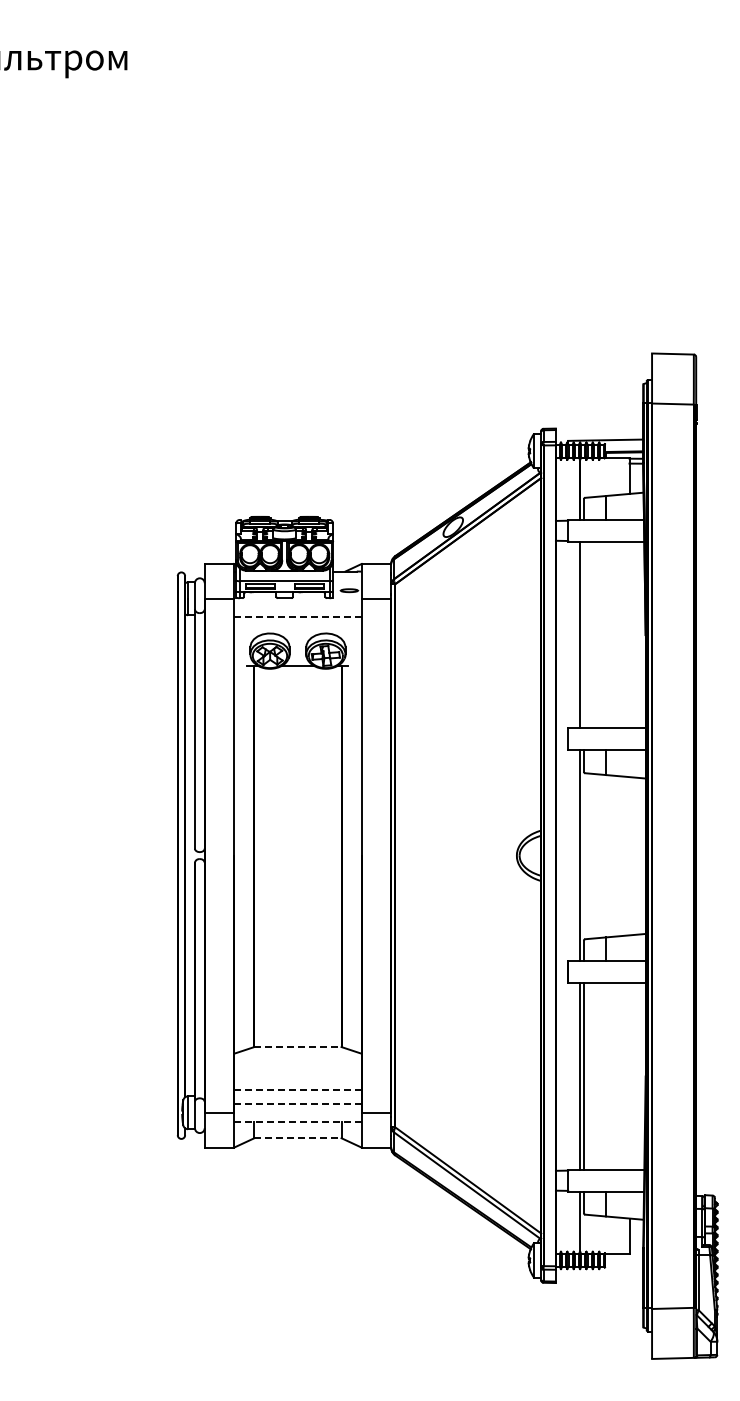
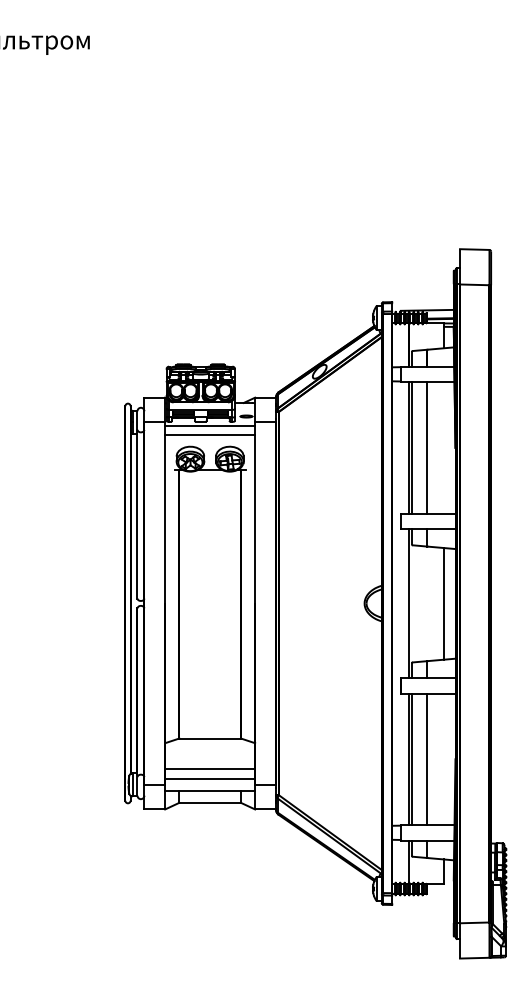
line: (297, 604) -> (209, 426), added
line: (297, 617) -> (209, 435), dashed -> solid
line: (583, 634) -> (411, 447), added
line: (605, 634) -> (427, 447), added
line: (629, 856) -> (444, 604), added
line: (297, 1047) -> (209, 738), dashed -> solid
line: (605, 1076) -> (427, 759), added
line: (297, 1089) -> (209, 768), dashed -> solid
line: (297, 1103) -> (209, 778), dashed -> solid
line: (297, 1121) -> (209, 791), dashed -> solid
line: (297, 1138) -> (209, 803), dashed -> solid

